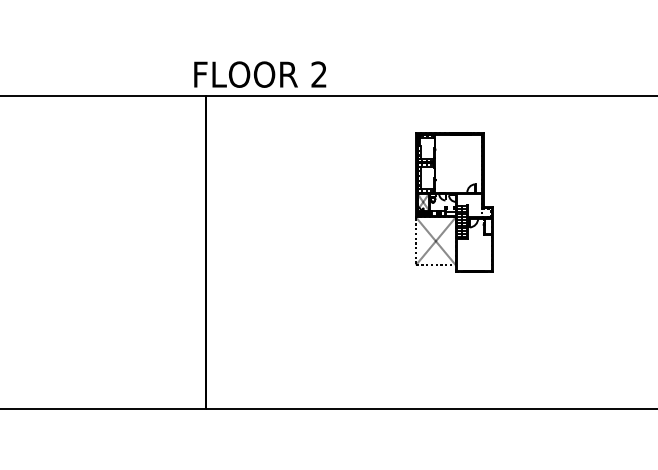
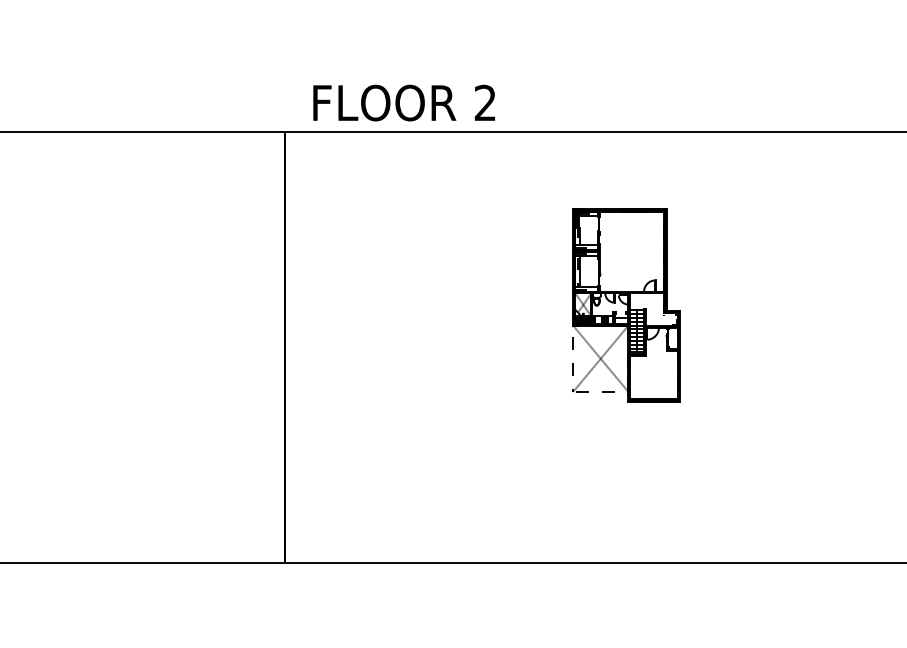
text: (260, 74) -> (404, 102), moved
part: (454, 202) -> (626, 305), moved

